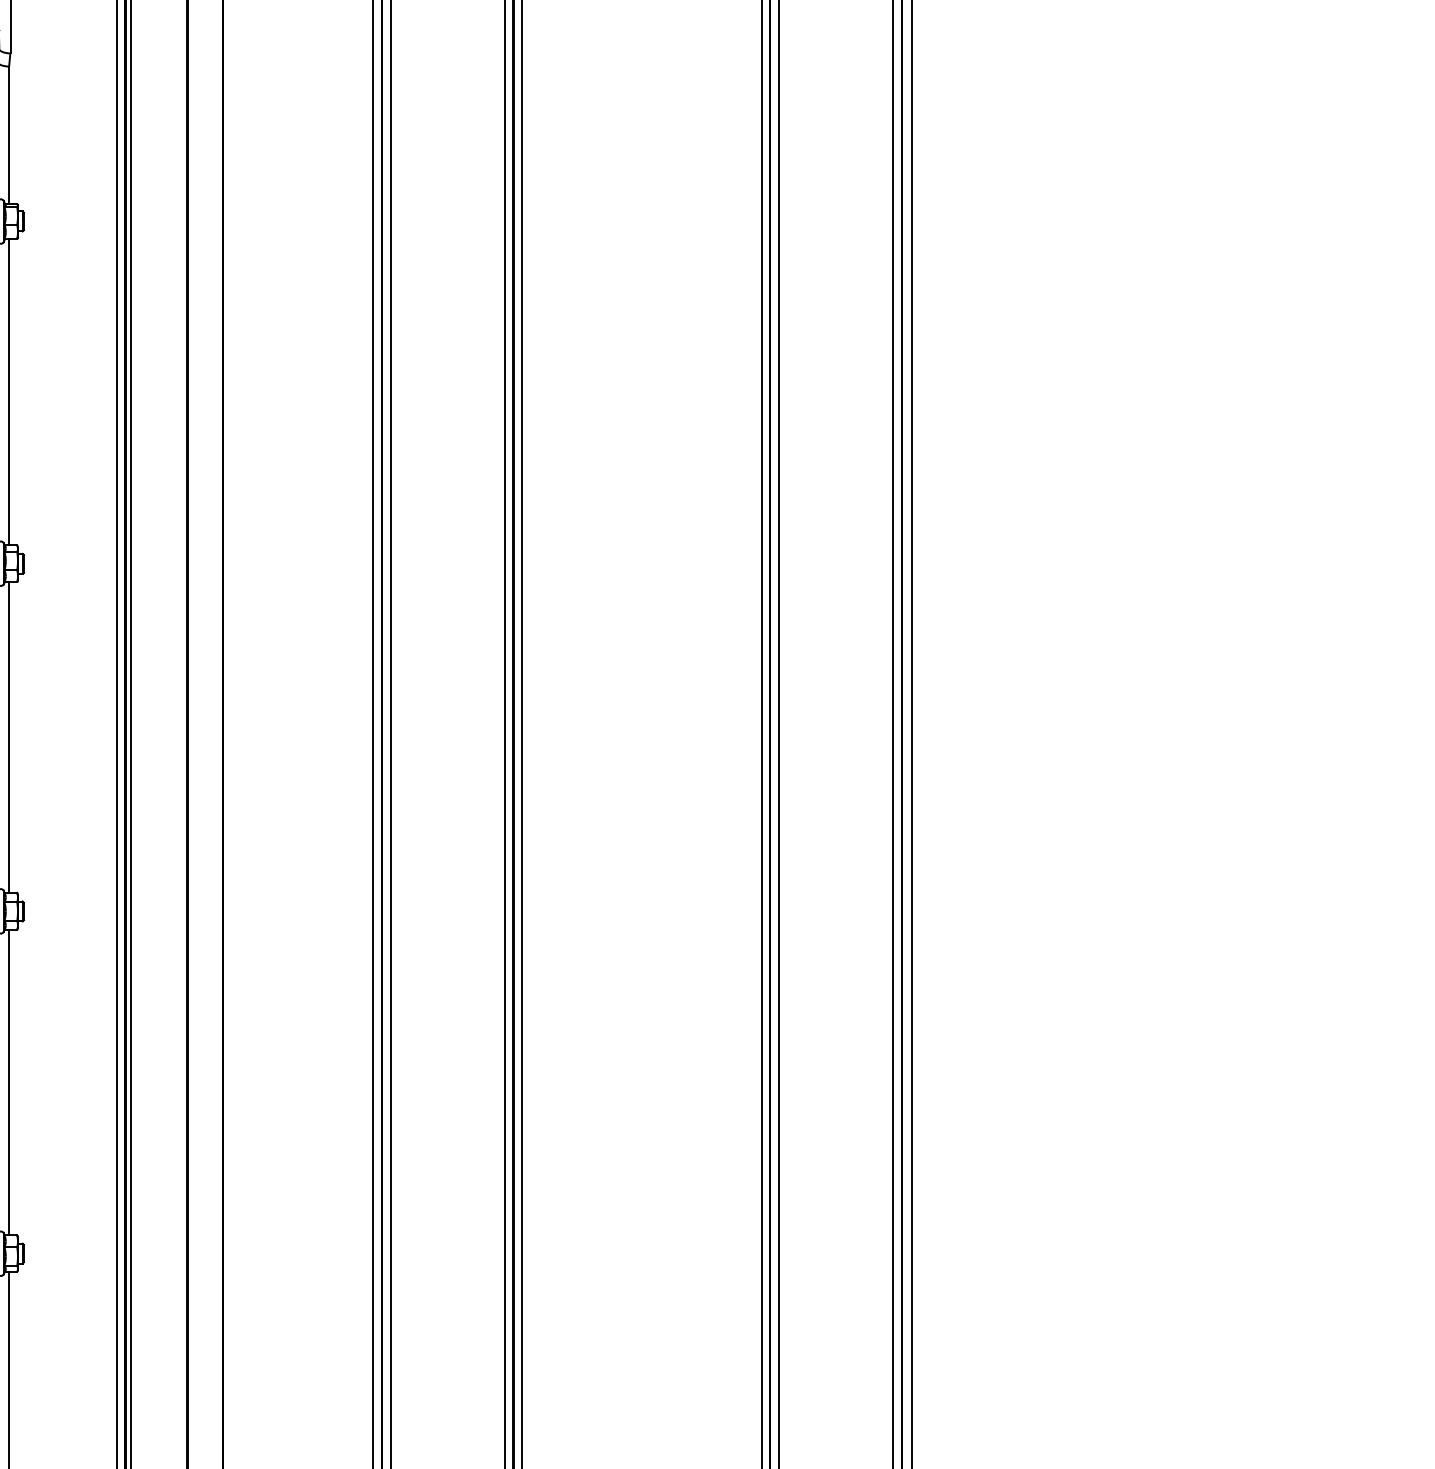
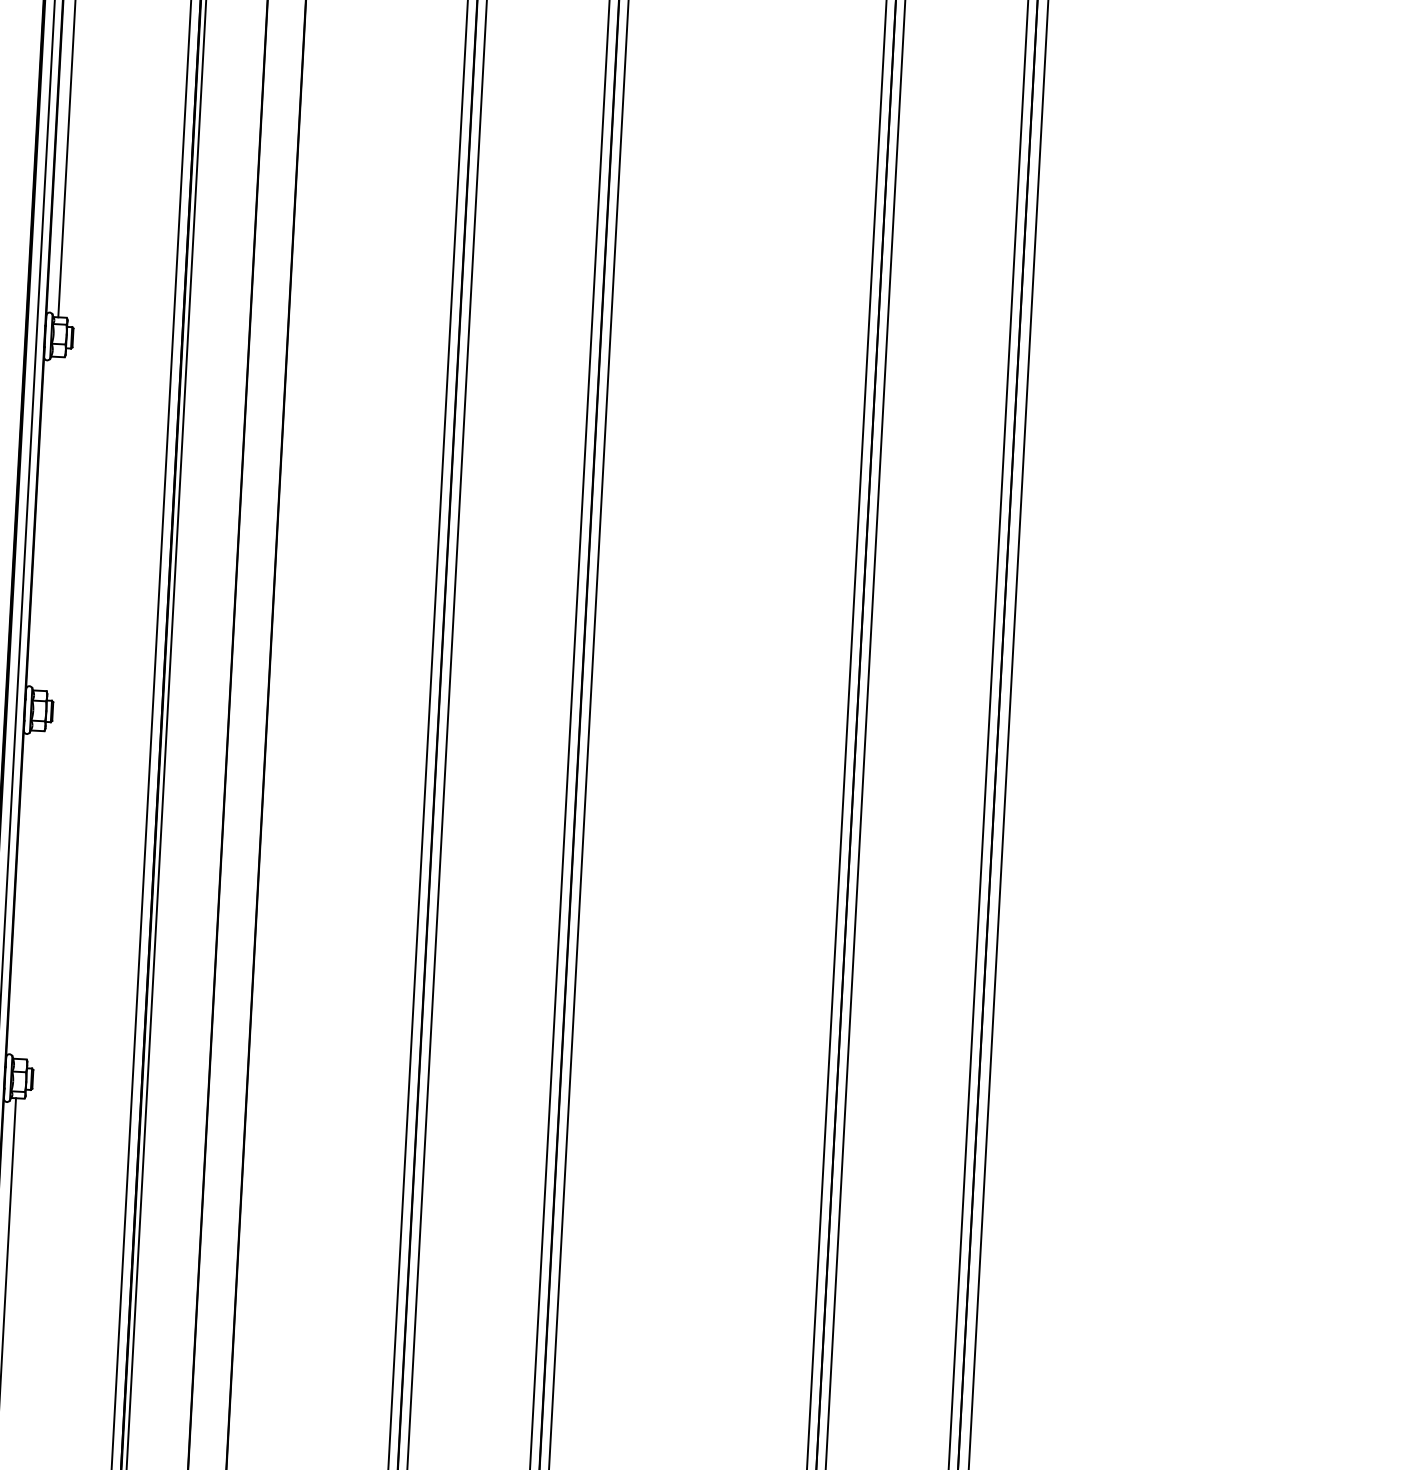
line: (9, 737) -> (47, 523), removed
line: (9, 1082) -> (27, 894), removed

